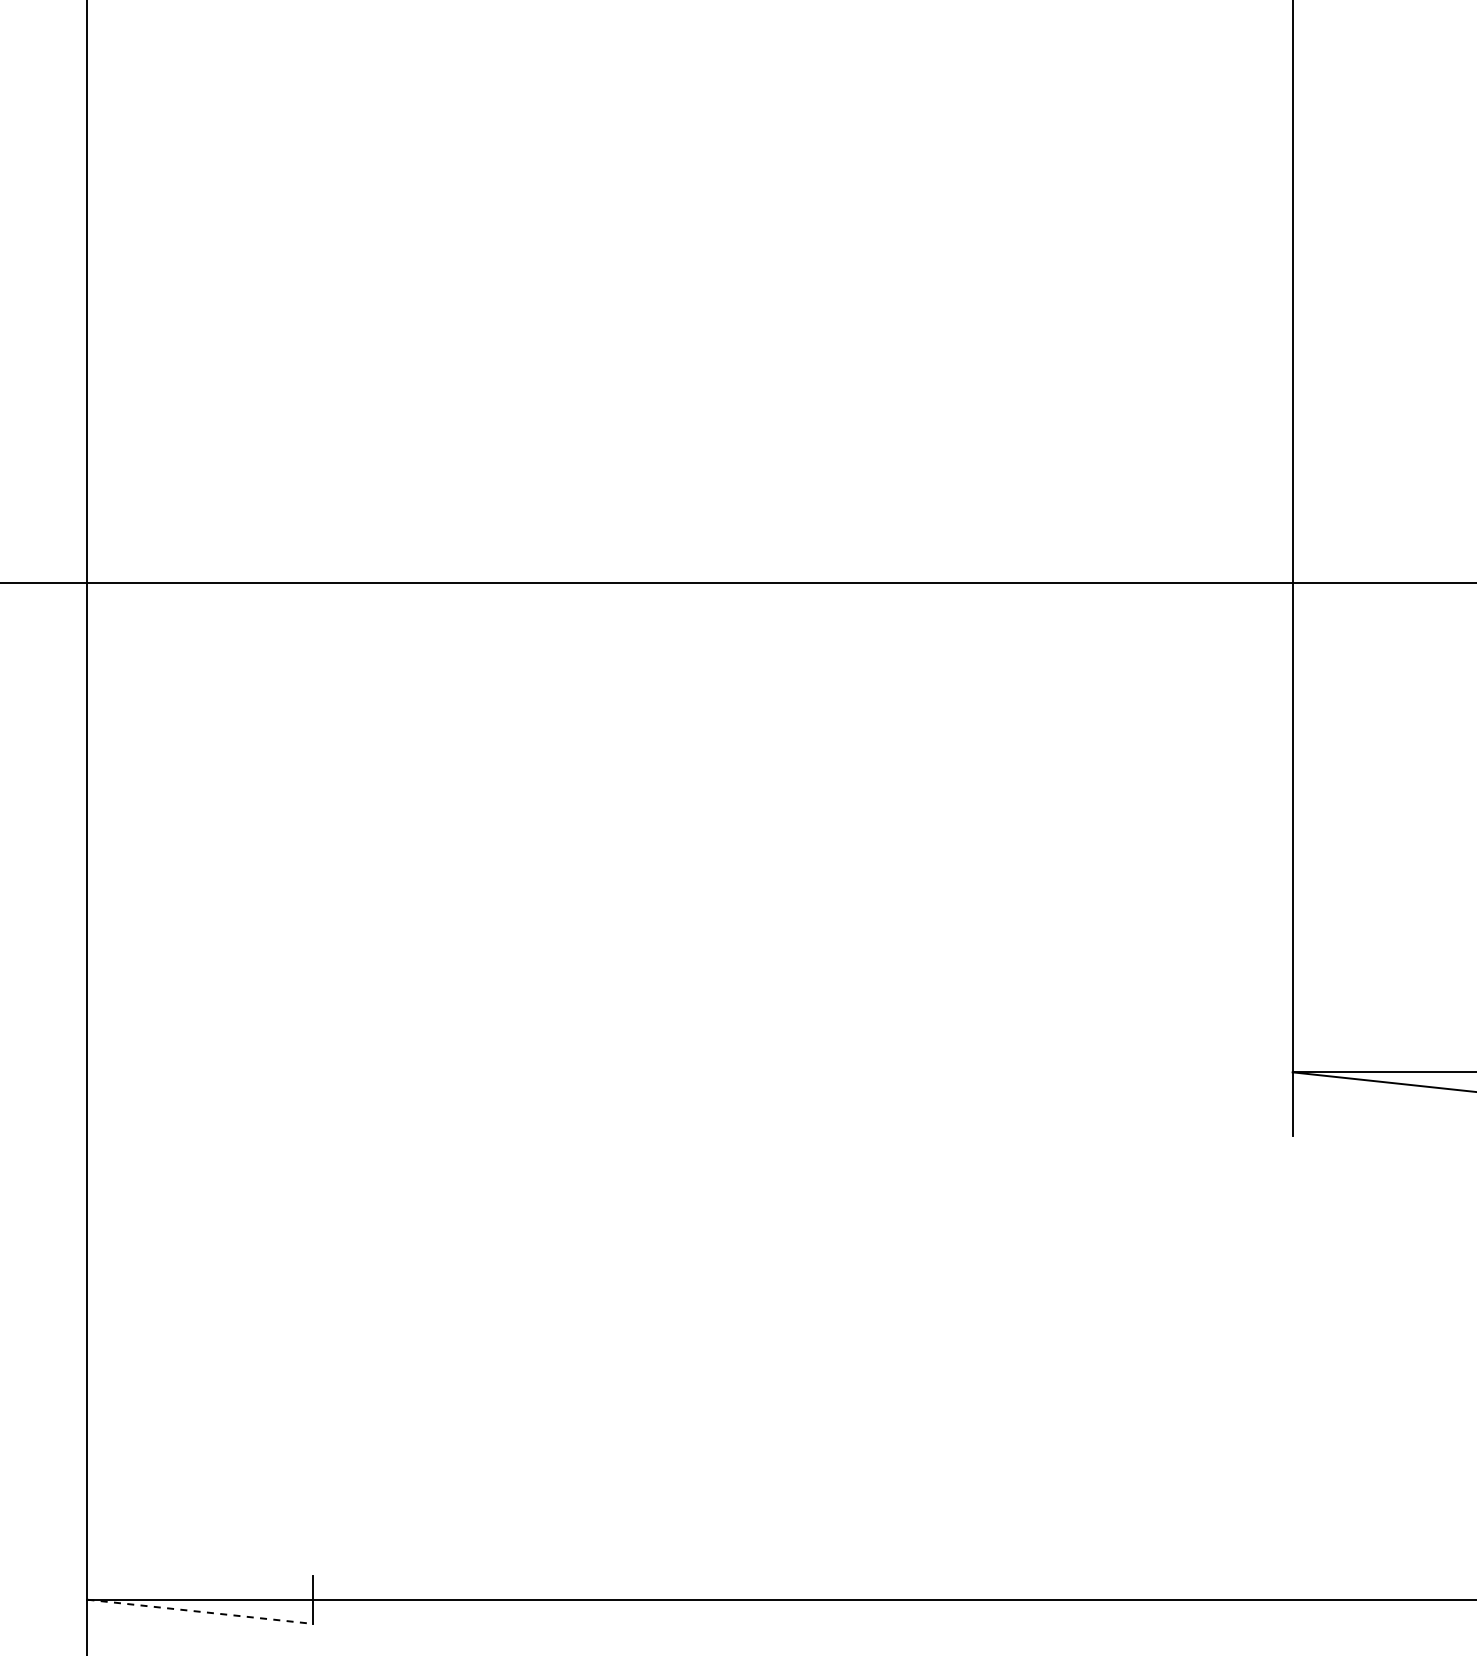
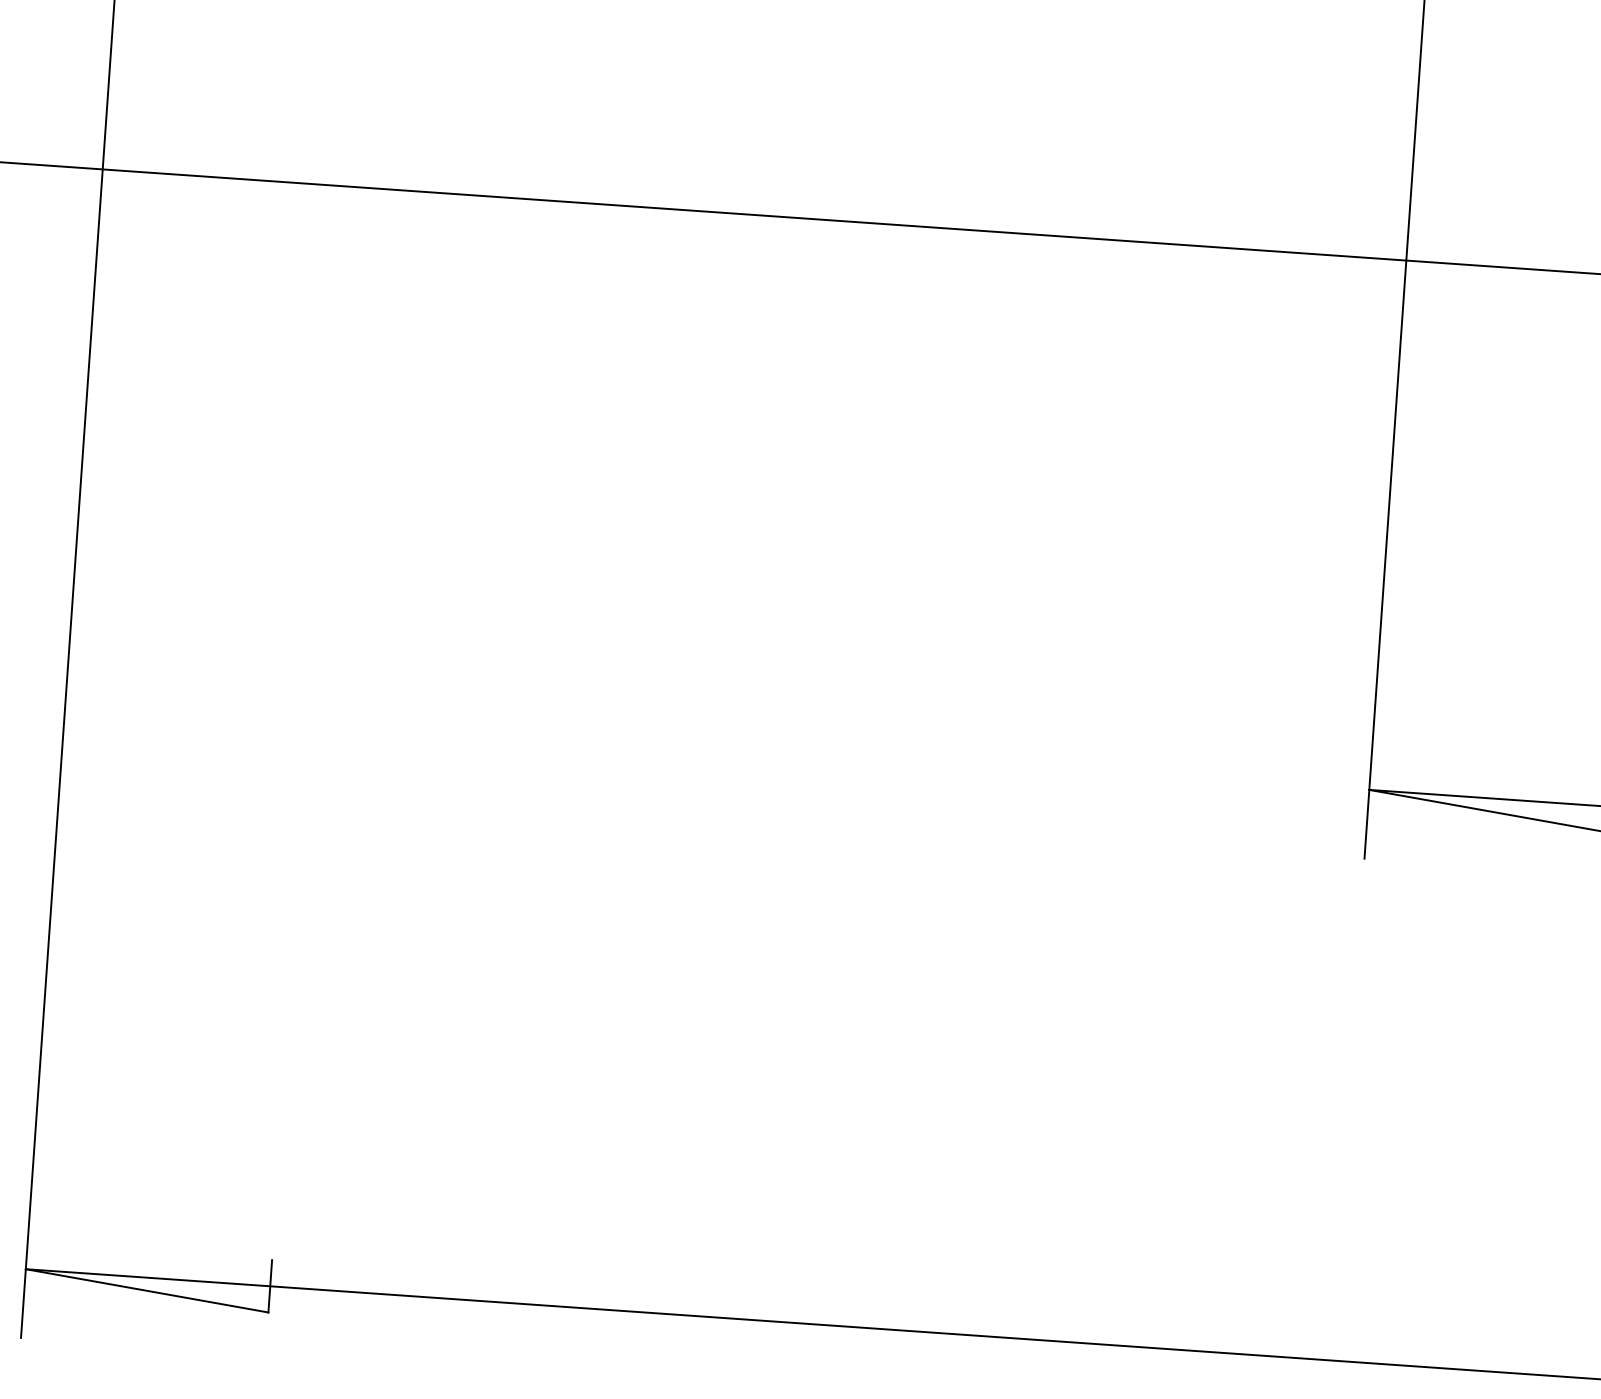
line: (200, 1611) -> (147, 1290), dashed -> solid

